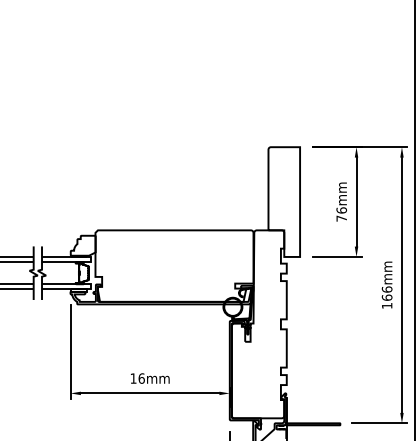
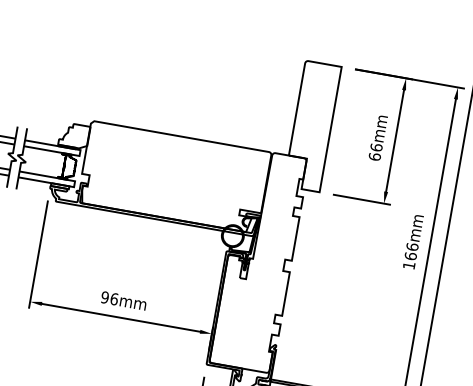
text: (341, 218) -> (374, 156), 76mm -> 66mm
text: (133, 378) -> (105, 297), 16mm -> 96mm

